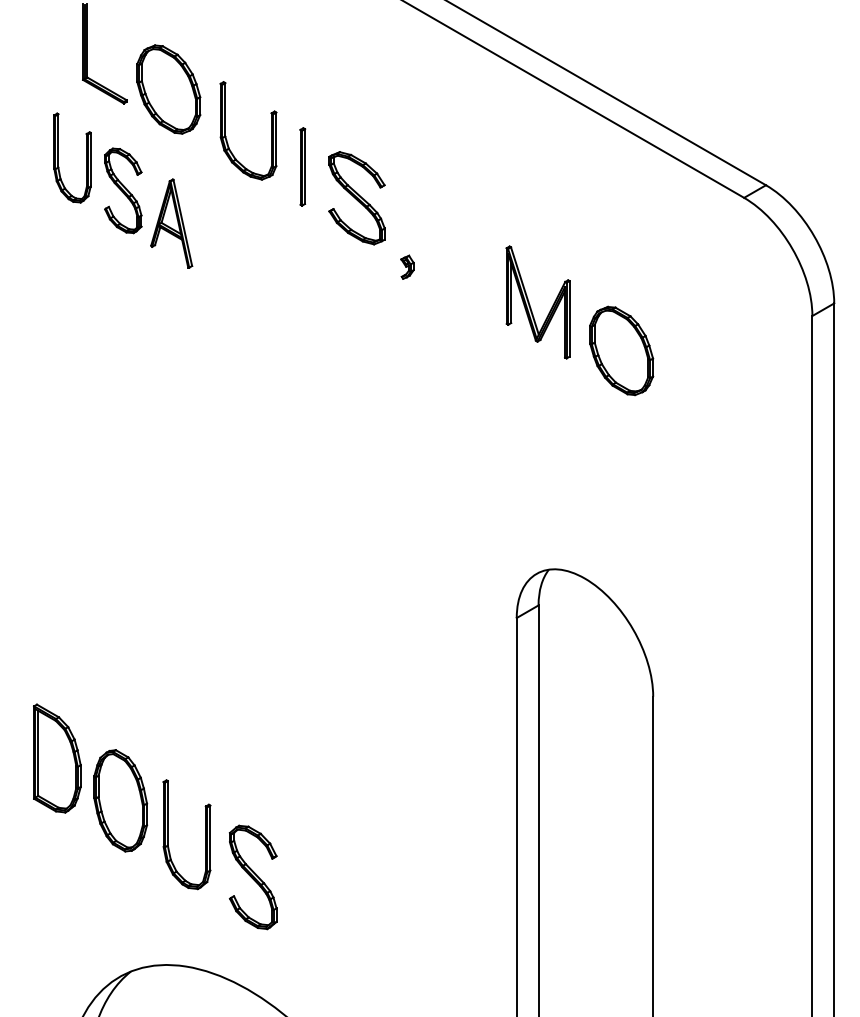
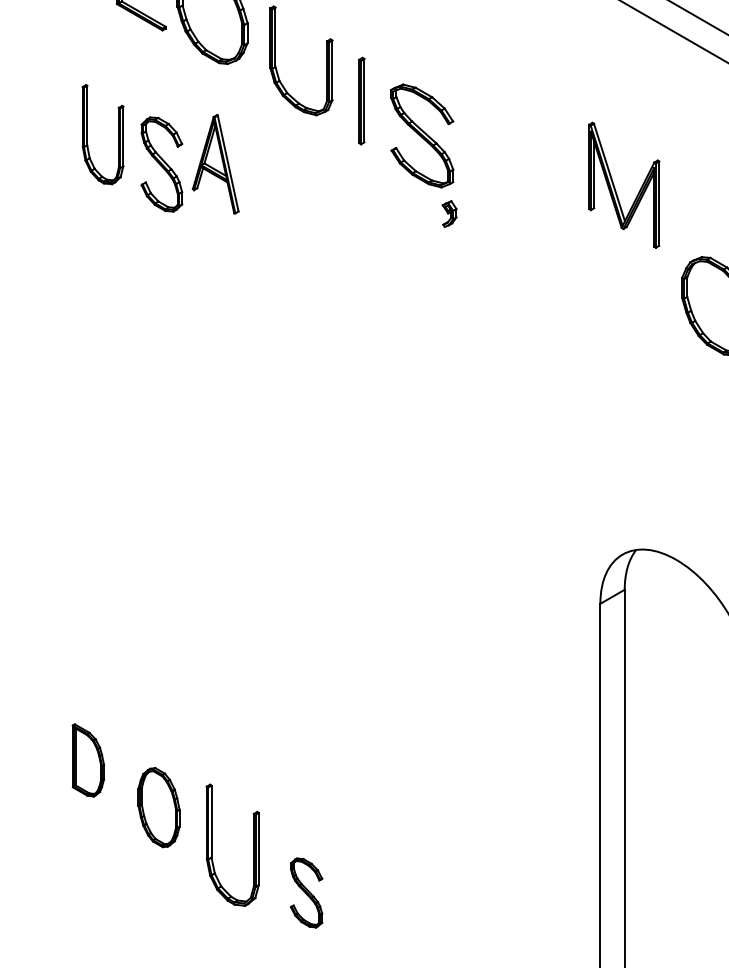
part: (58, 157) -> (87, 134), moved
part: (123, 190) -> (162, 164), moved
part: (407, 266) -> (449, 213), moved
part: (530, 304) -> (615, 187), moved
part: (57, 758) -> (88, 760), size x0.6
part: (120, 800) -> (158, 807), size x0.7
part: (252, 877) -> (305, 893), size x0.6

